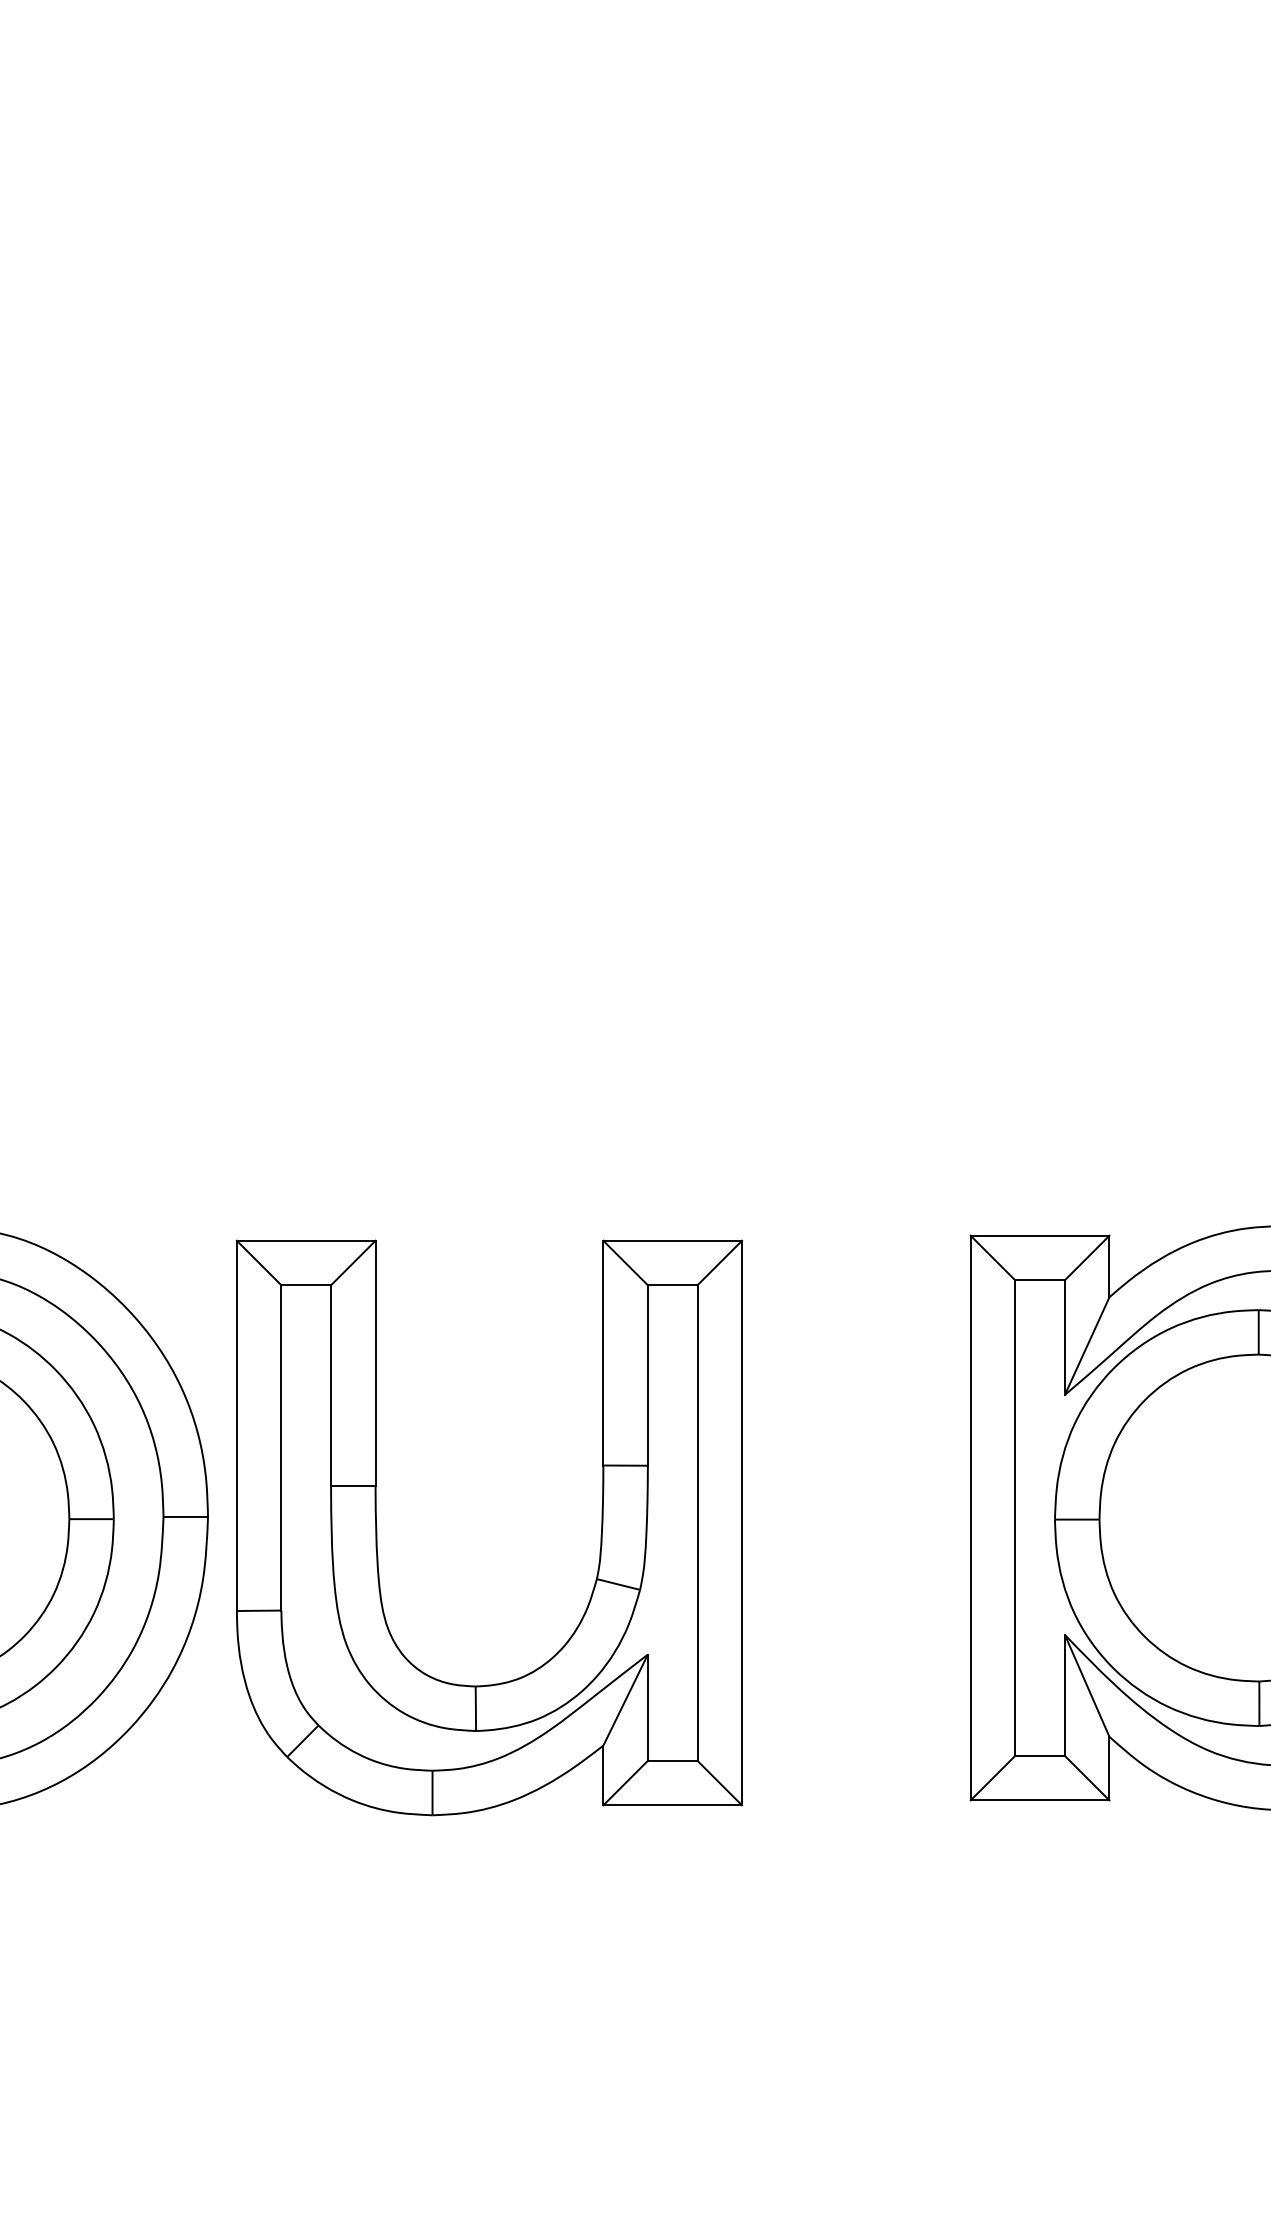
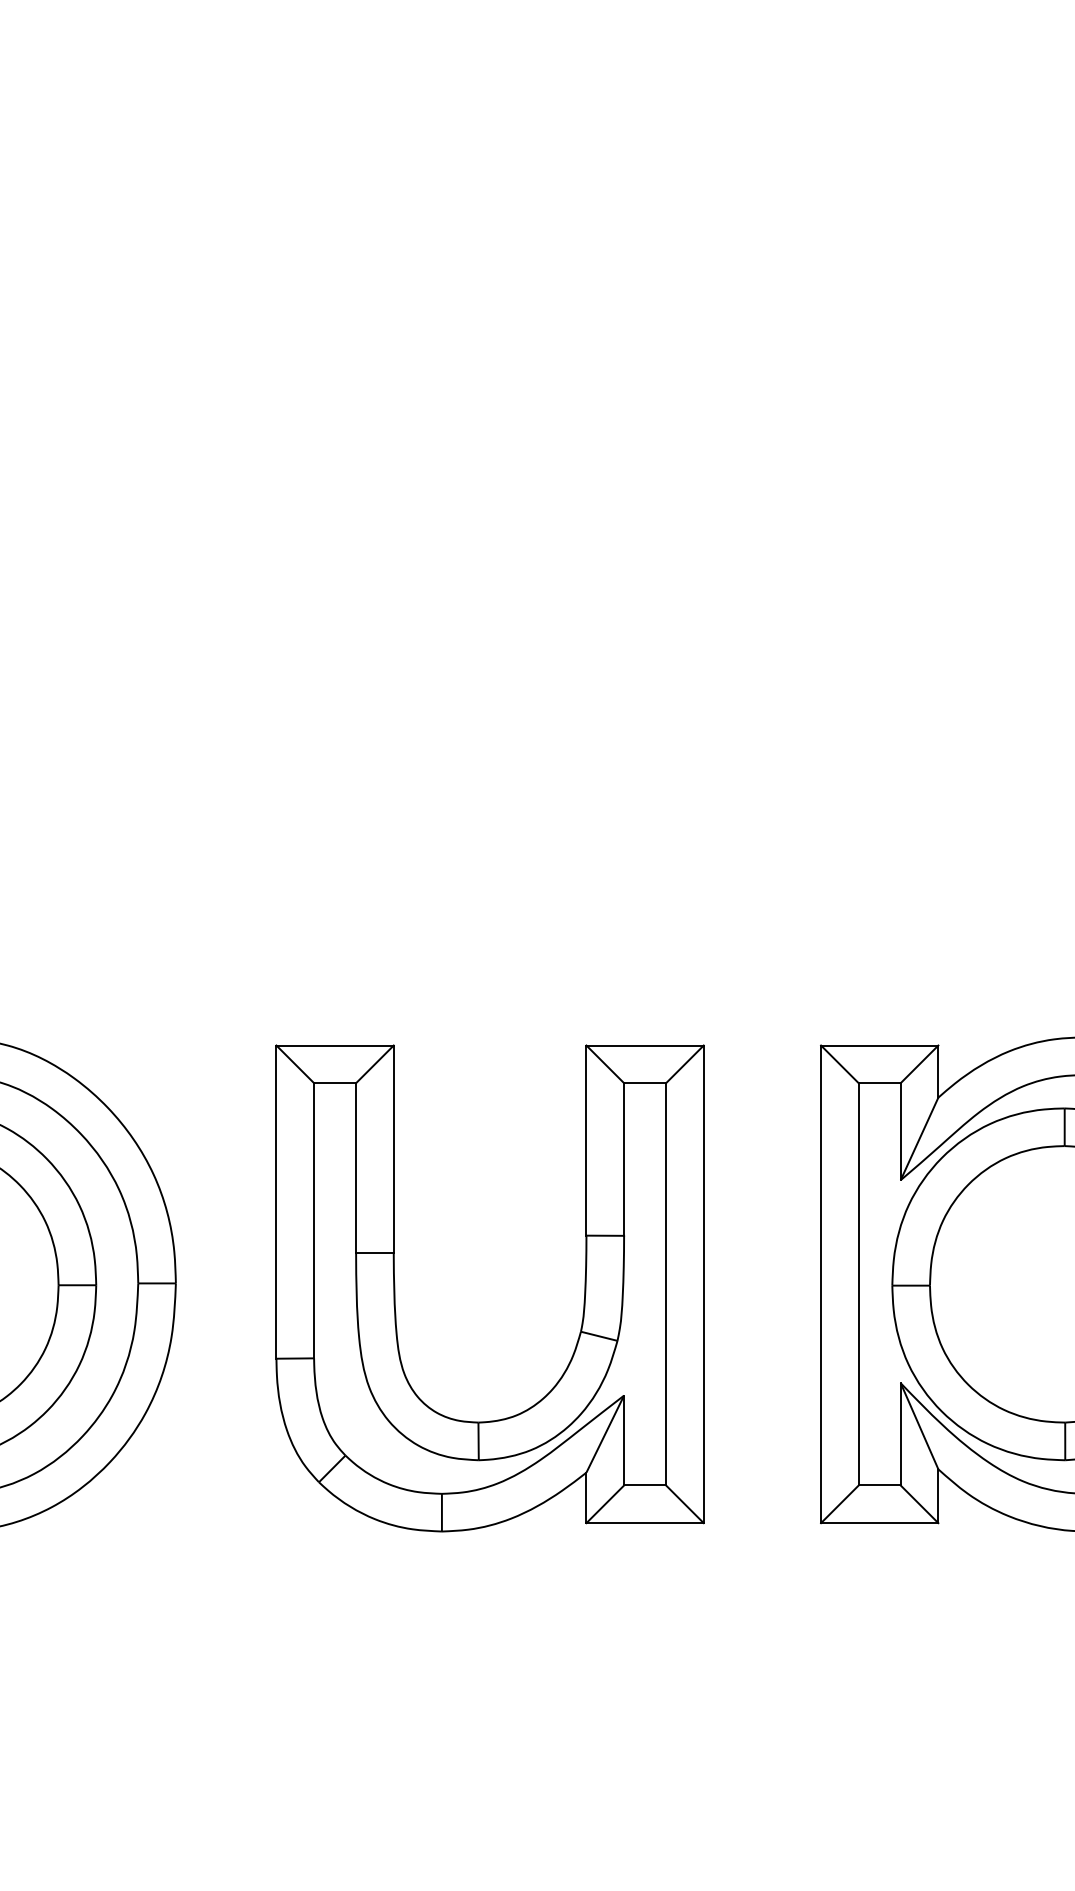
part: (600, 1535) -> (584, 1294), moved

